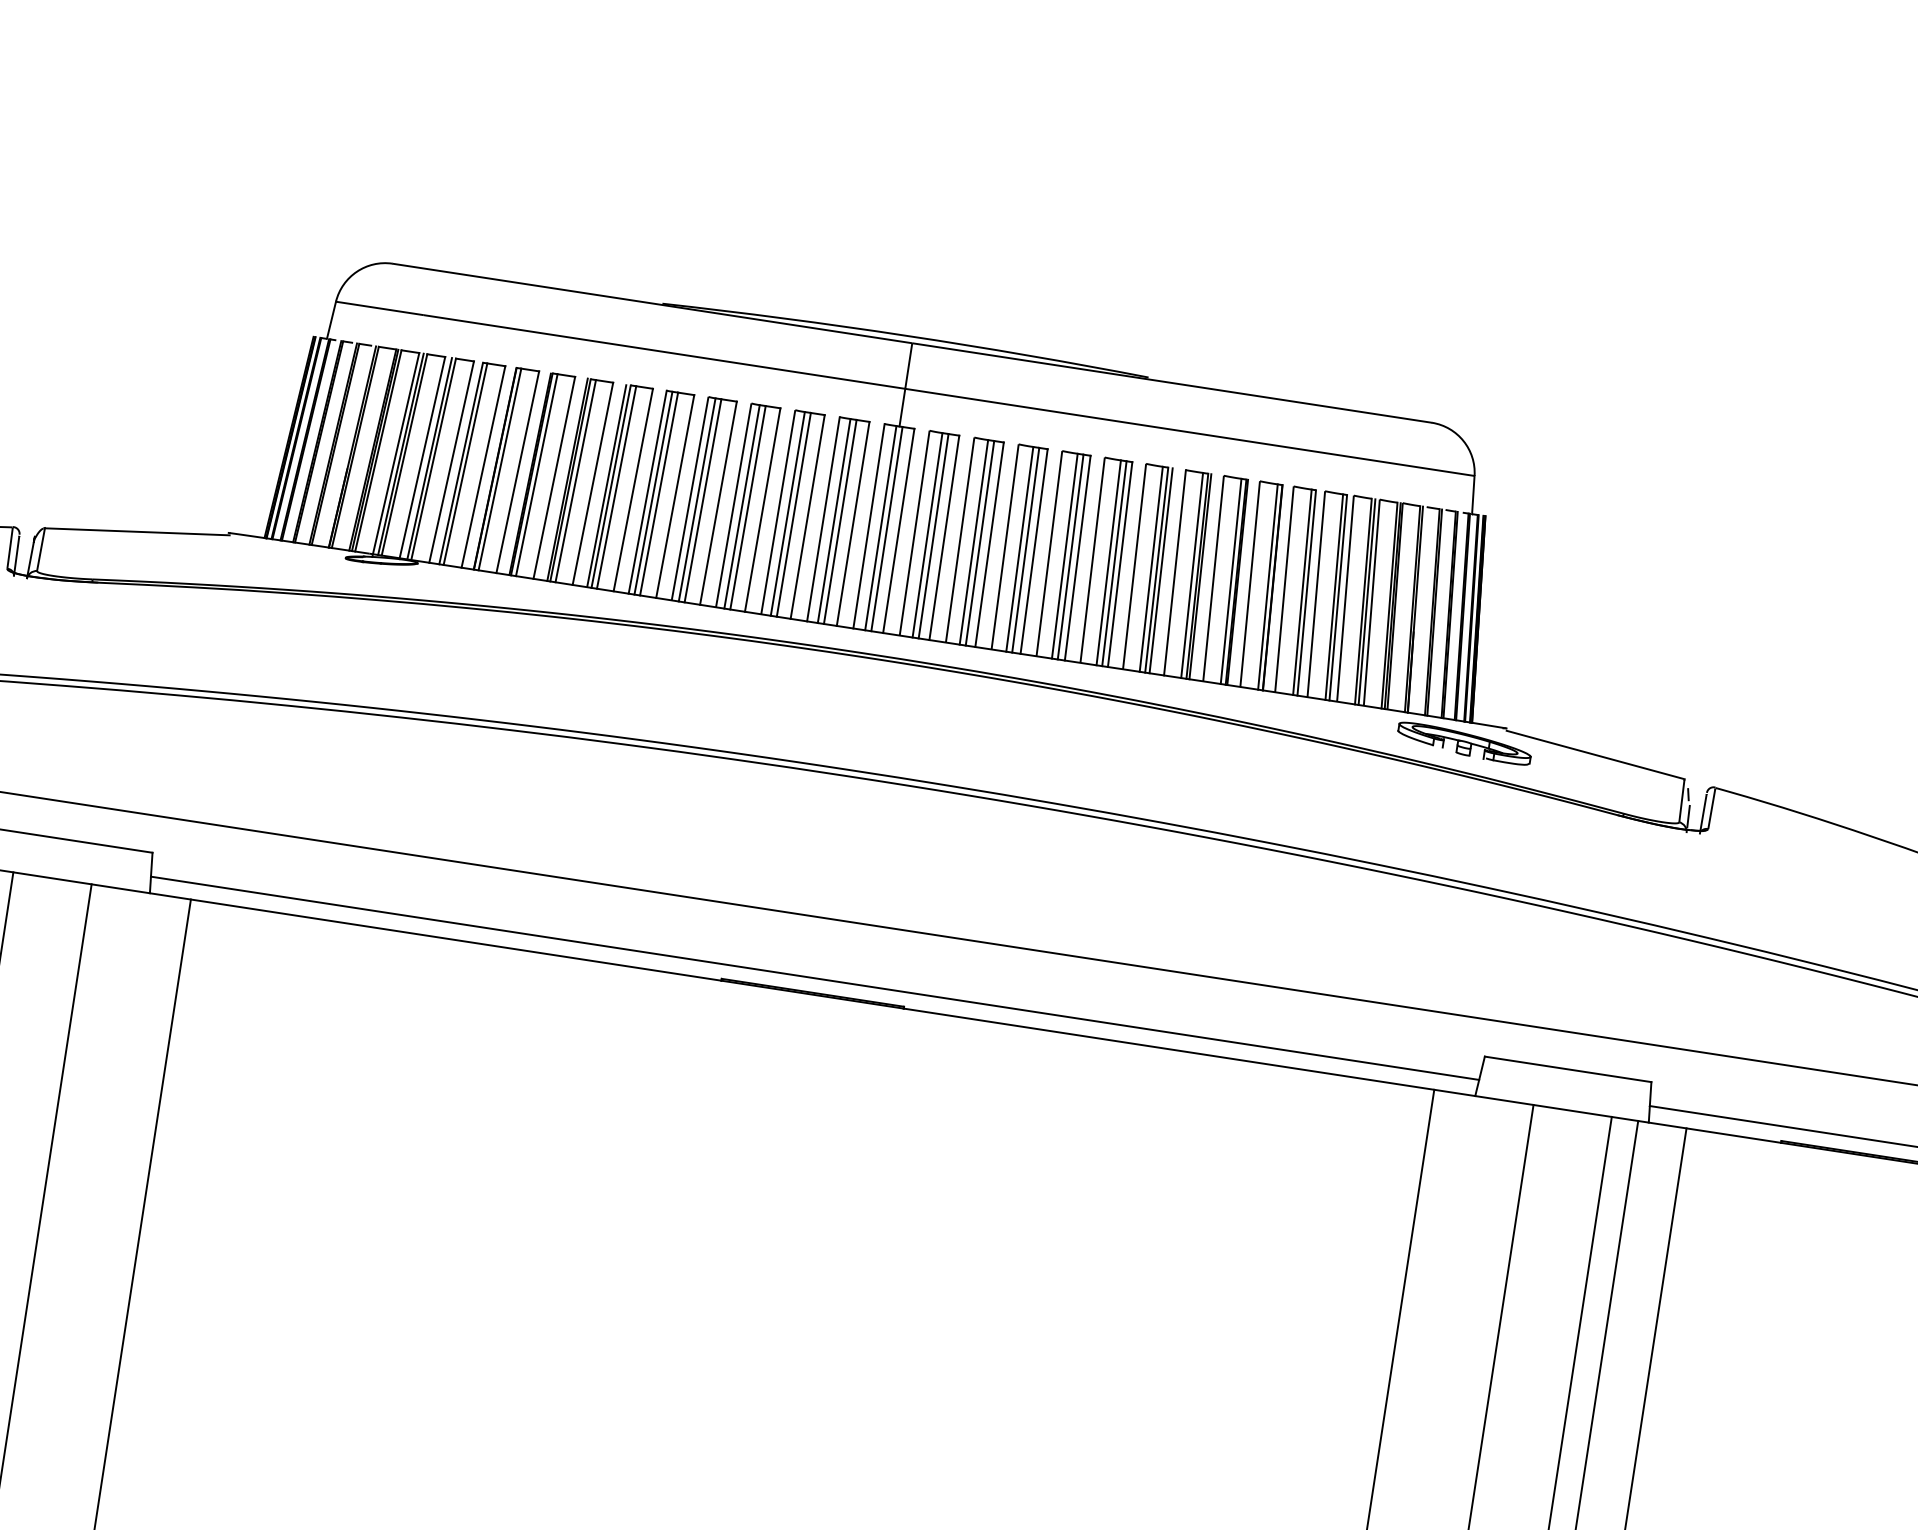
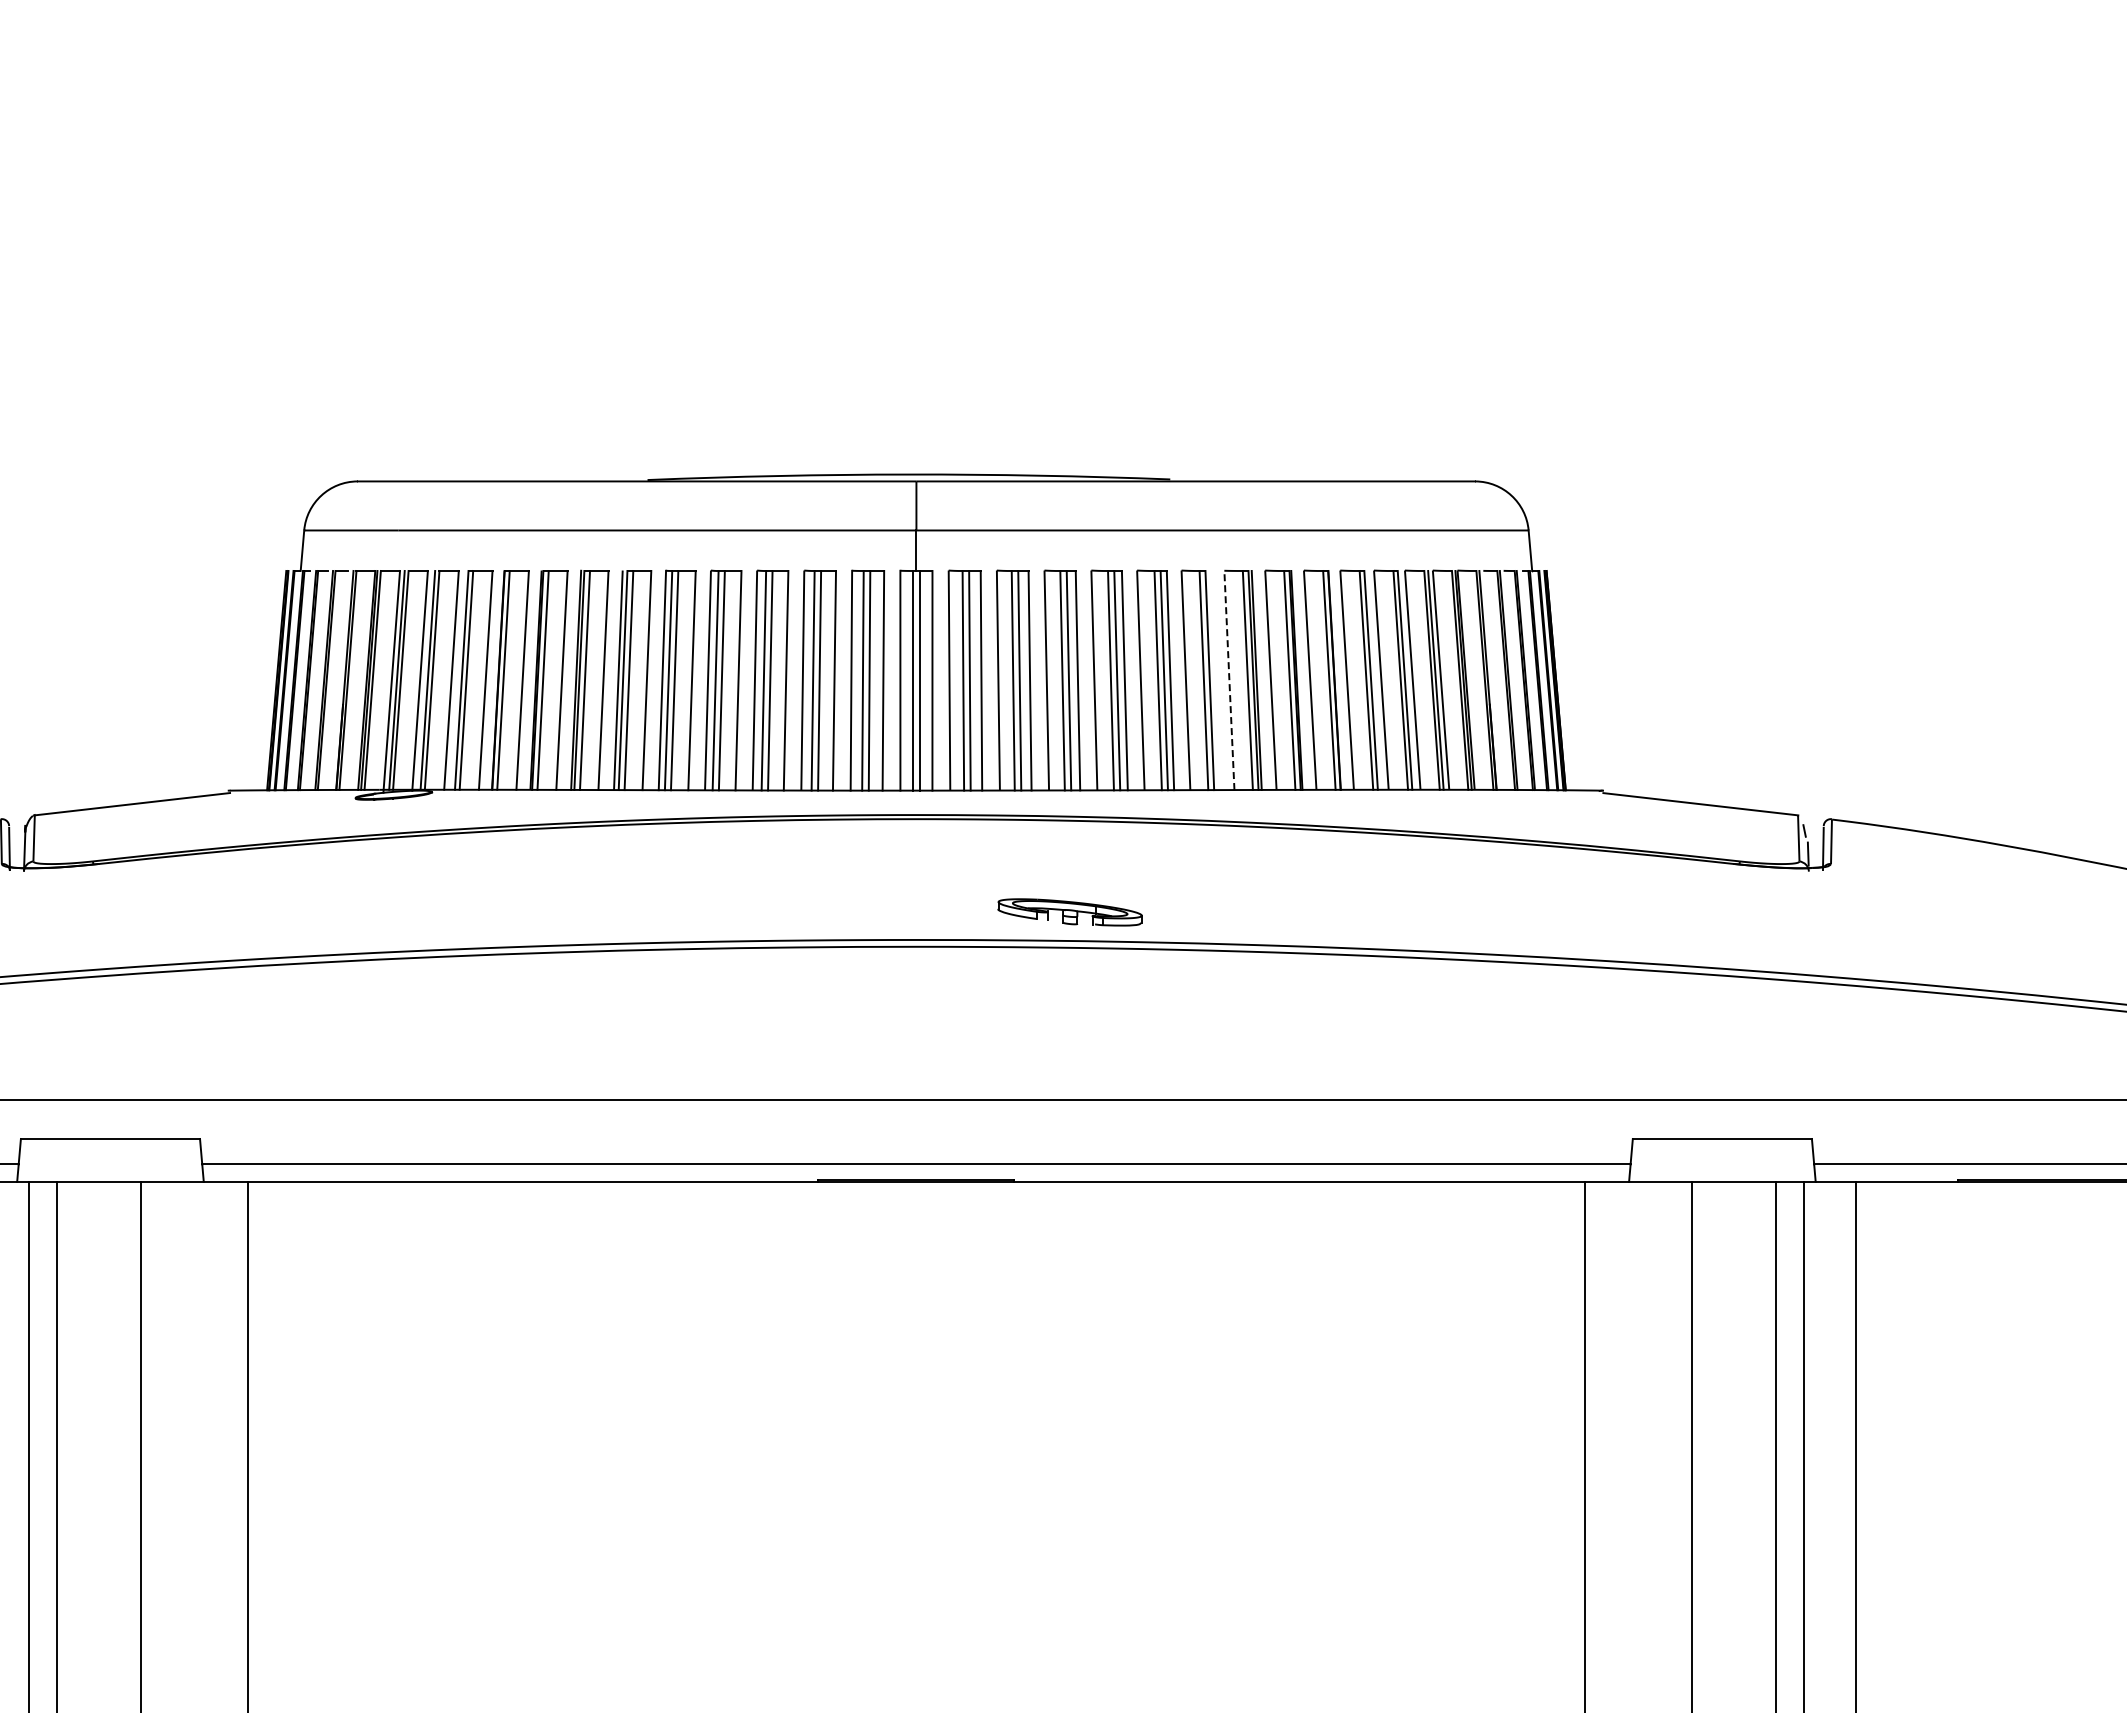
line: (1161, 570) -> (1214, 680), removed
line: (1175, 572) -> (1229, 680), solid -> dashed
part: (1463, 743) -> (1069, 912), moved

